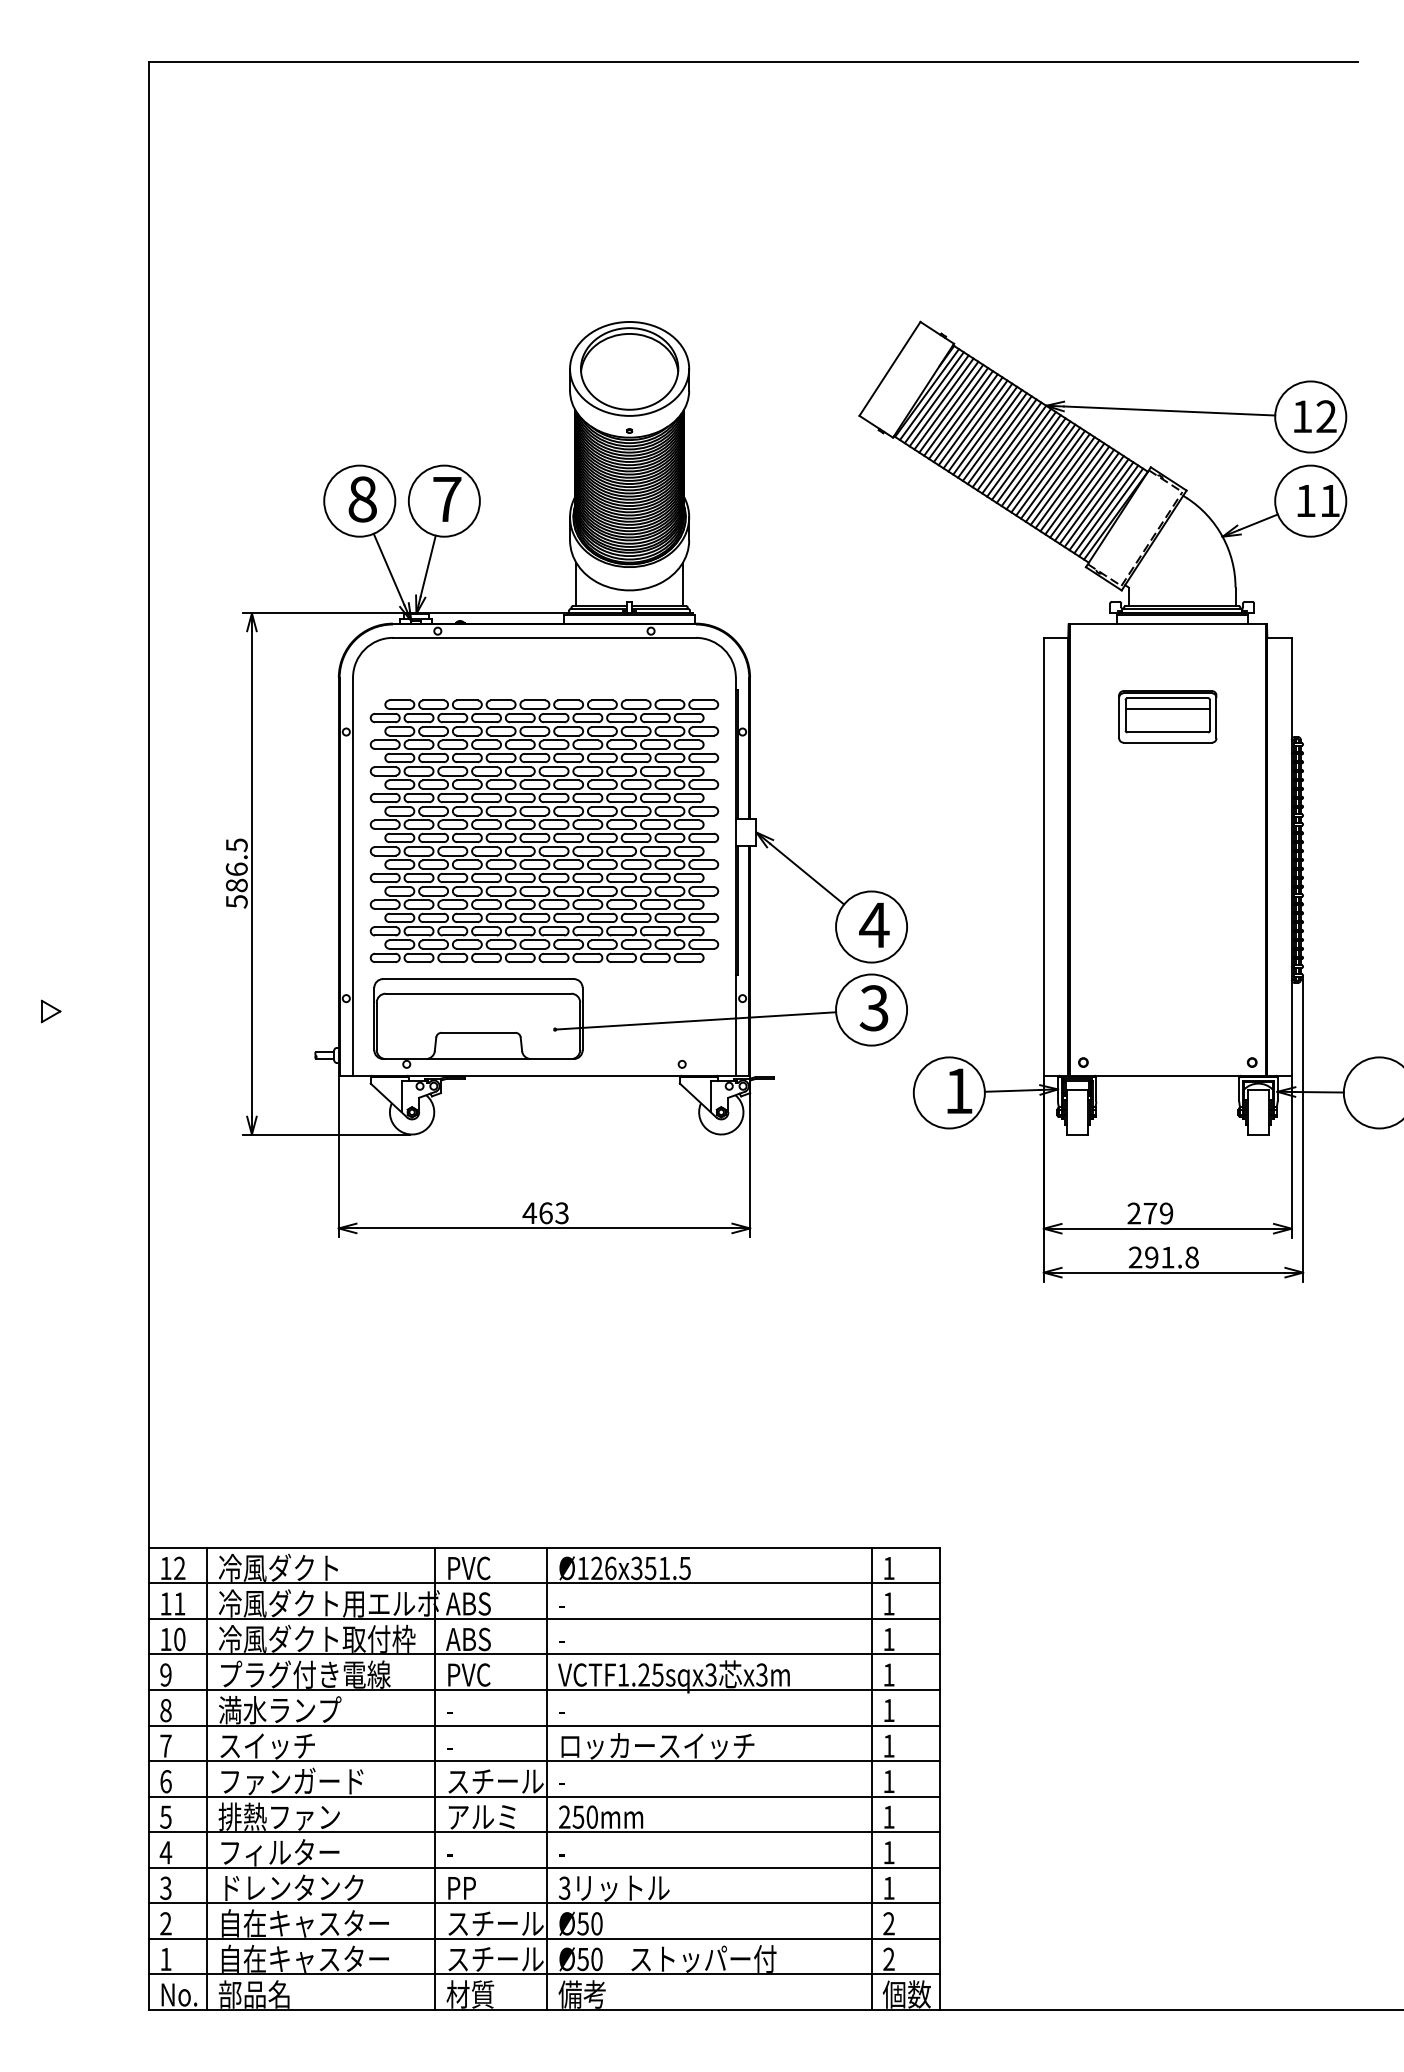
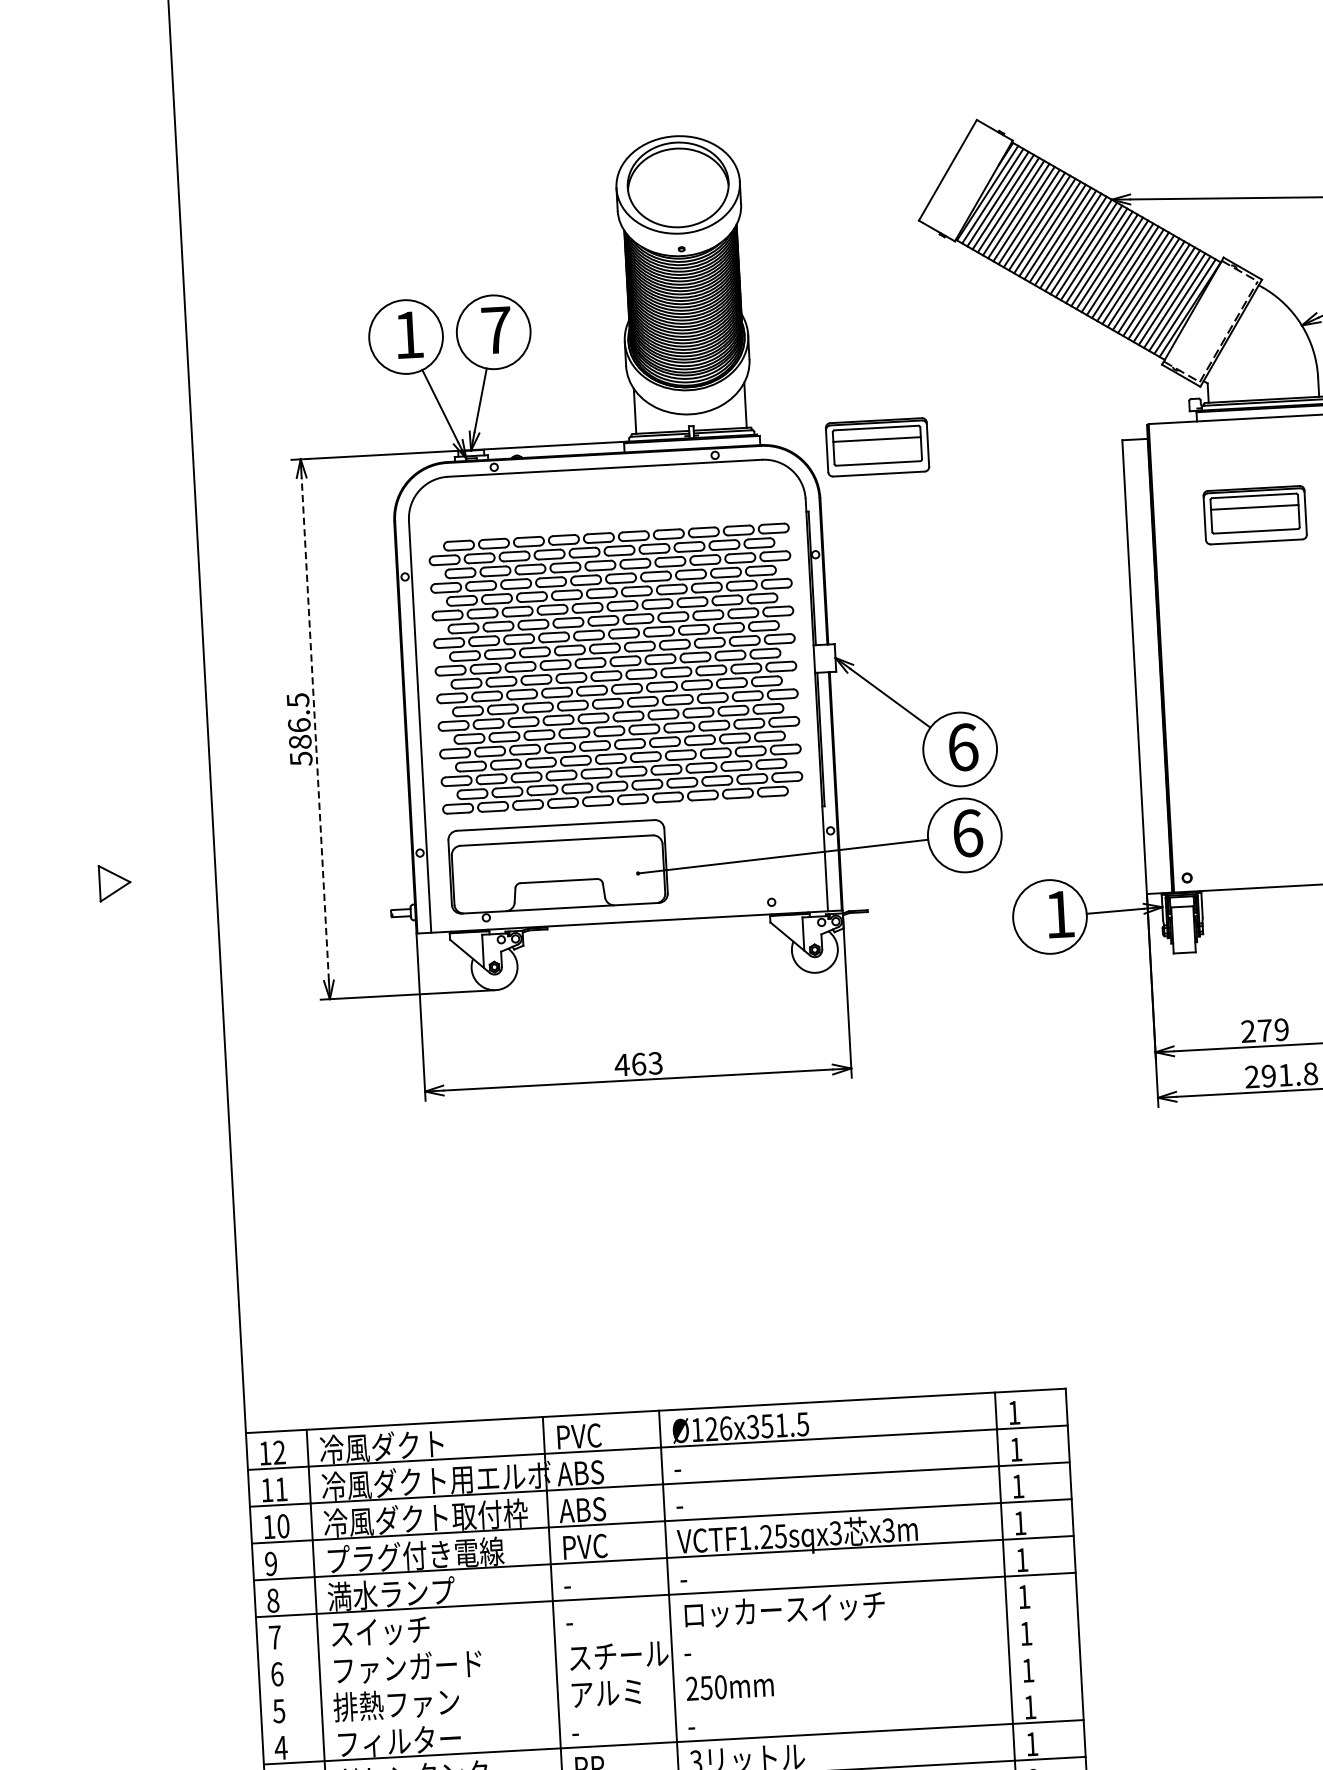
text: (362, 499) -> (408, 335), 8 -> 1
part: (807, 631) -> (877, 446), added
line: (251, 873) -> (314, 728), solid -> dashed
text: (874, 925) -> (963, 747), 4 -> 6
text: (873, 1008) -> (966, 833), 3 -> 6
part: (50, 1011) -> (114, 883), size x1.6
line: (543, 1761) -> (667, 1632), removed
line: (543, 1796) -> (669, 1668), removed
line: (543, 1832) -> (671, 1705), removed

